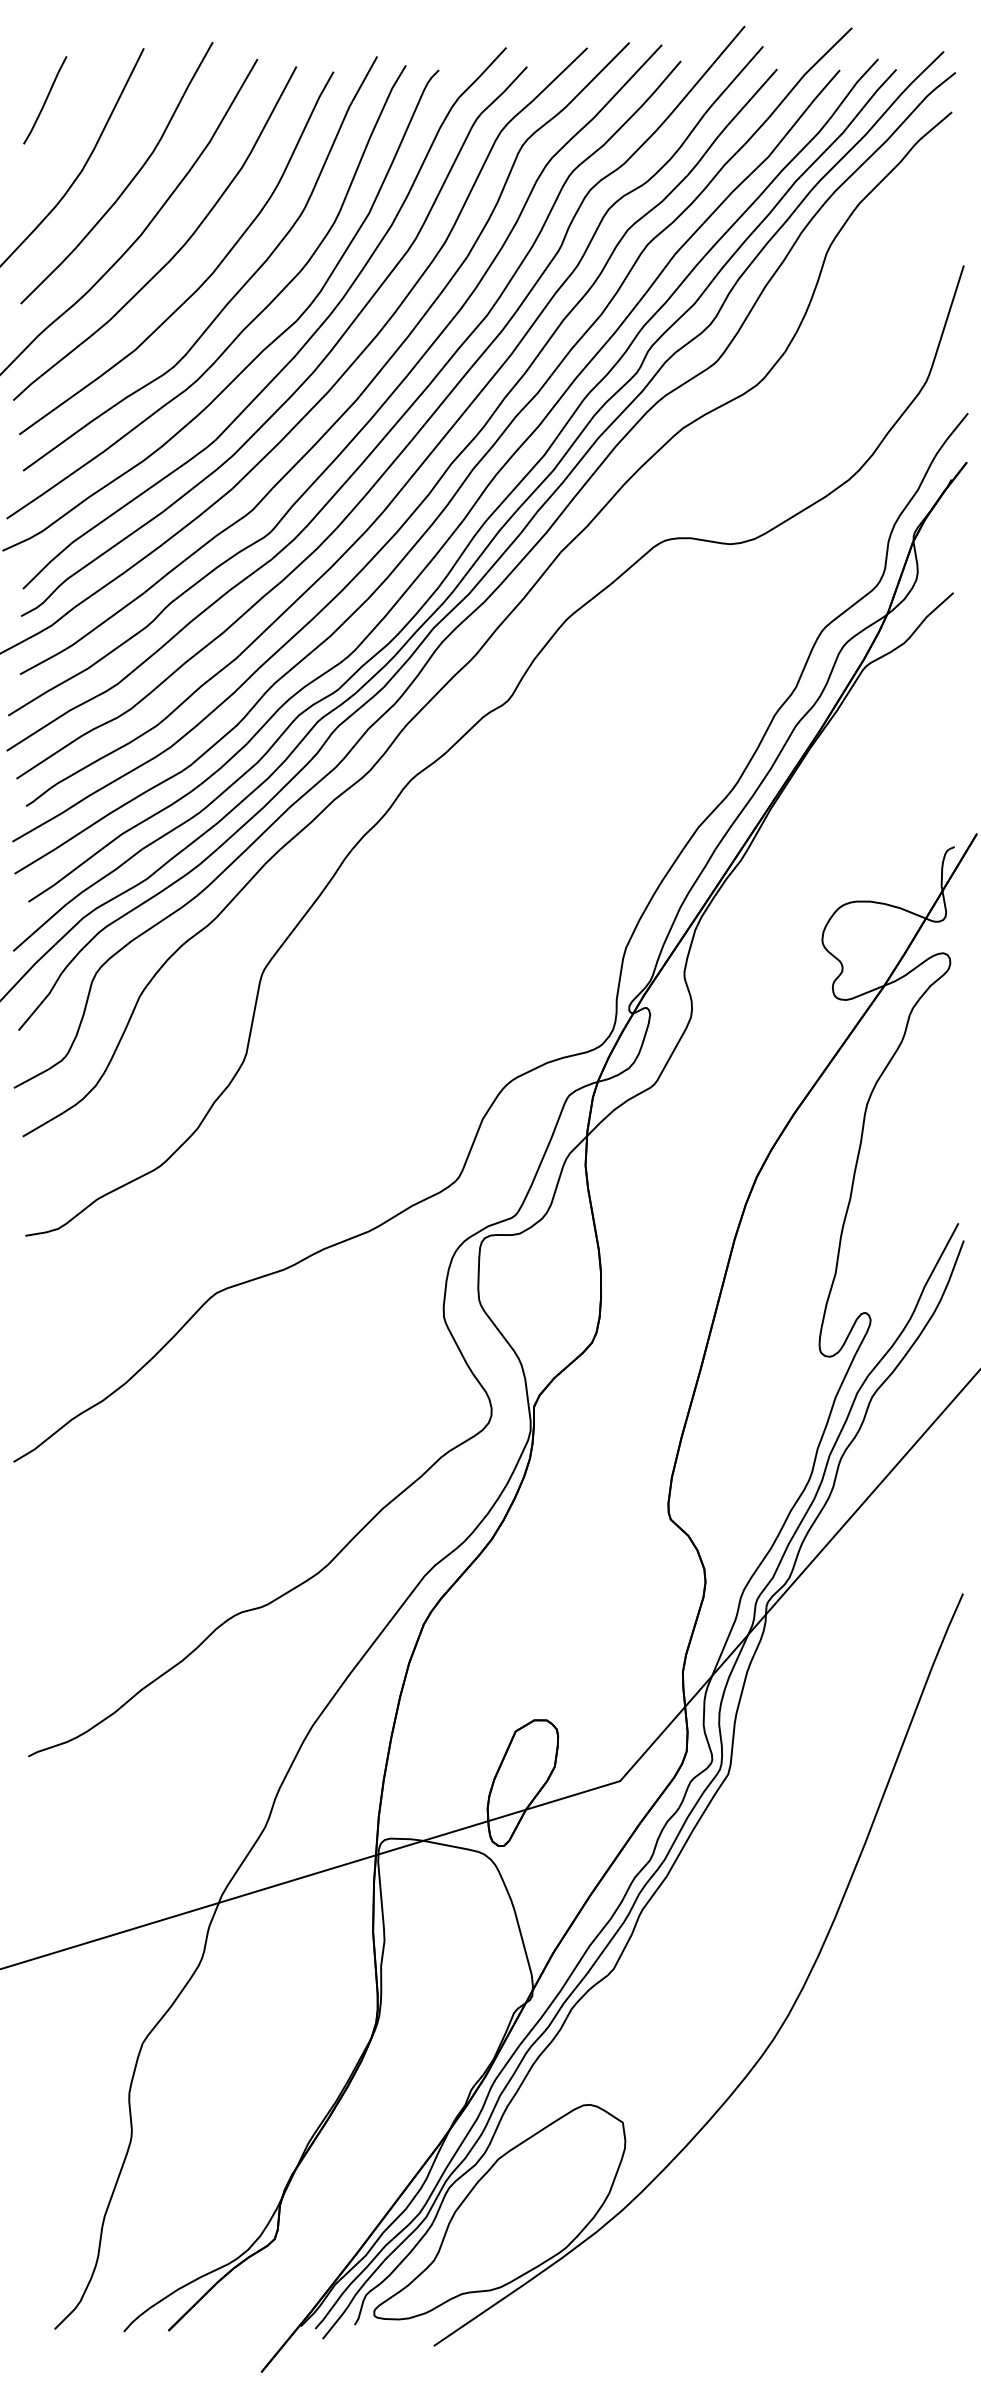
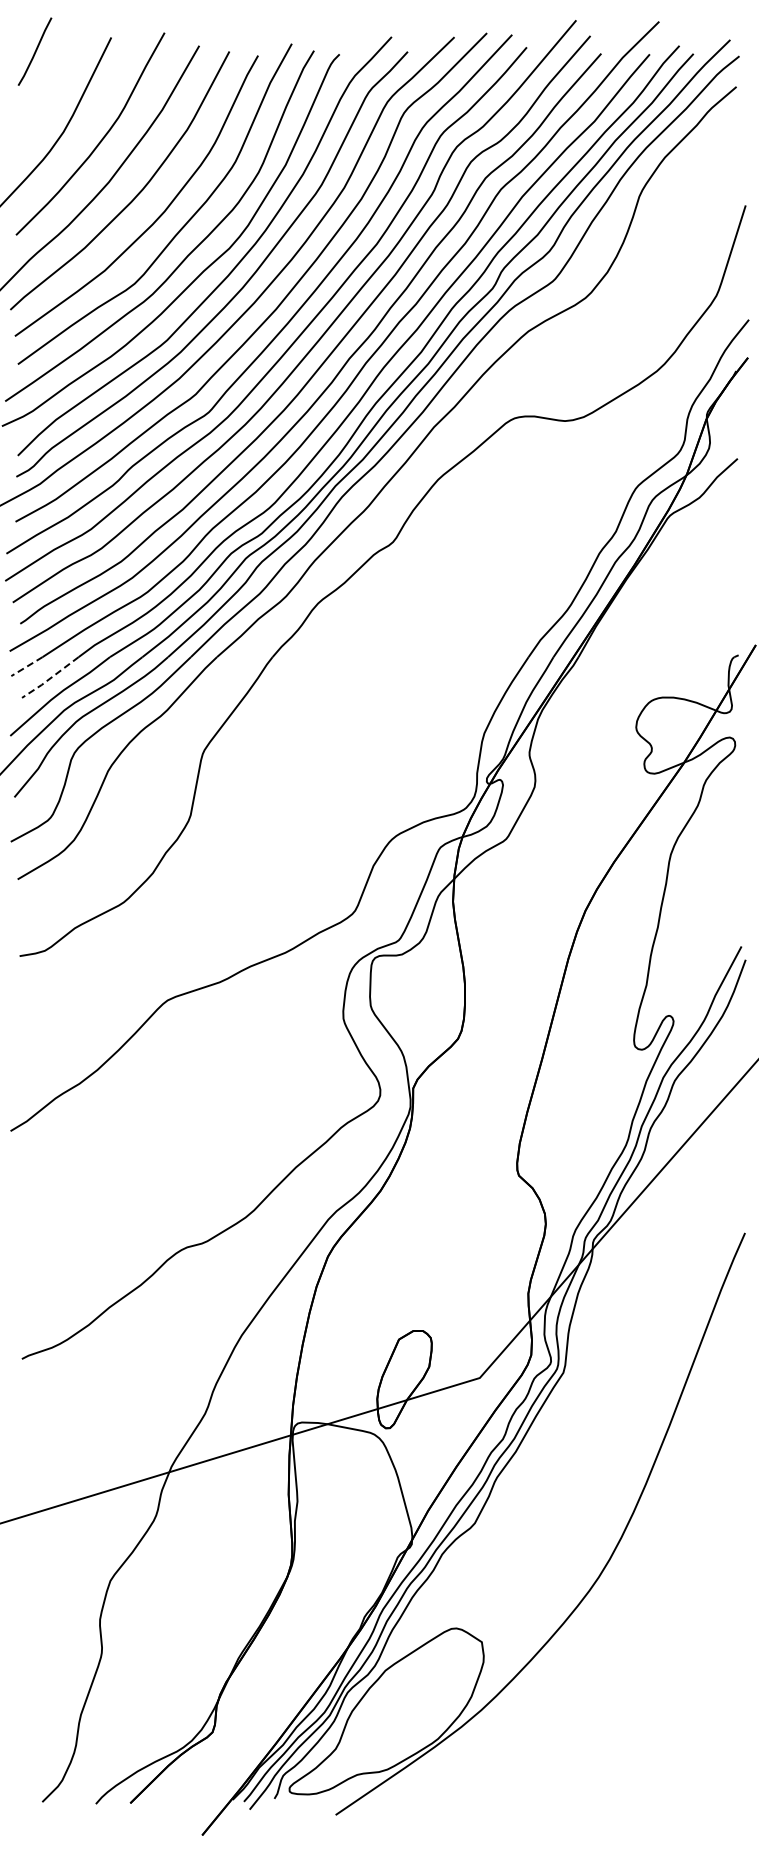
line: (44, 100) -> (34, 51), moved
line: (34, 861) -> (26, 666), solid -> dashed
line: (65, 876) -> (50, 678), solid -> dashed

